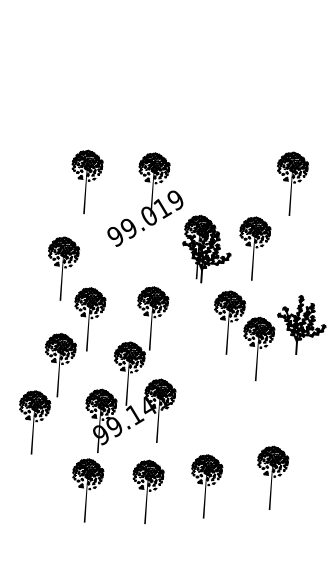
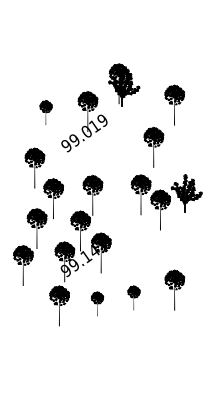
part: (85, 181) -> (45, 112), size x0.6
part: (207, 248) -> (124, 84), moved
part: (205, 484) -> (133, 297), size x0.6
part: (147, 490) -> (97, 303), size x0.6

